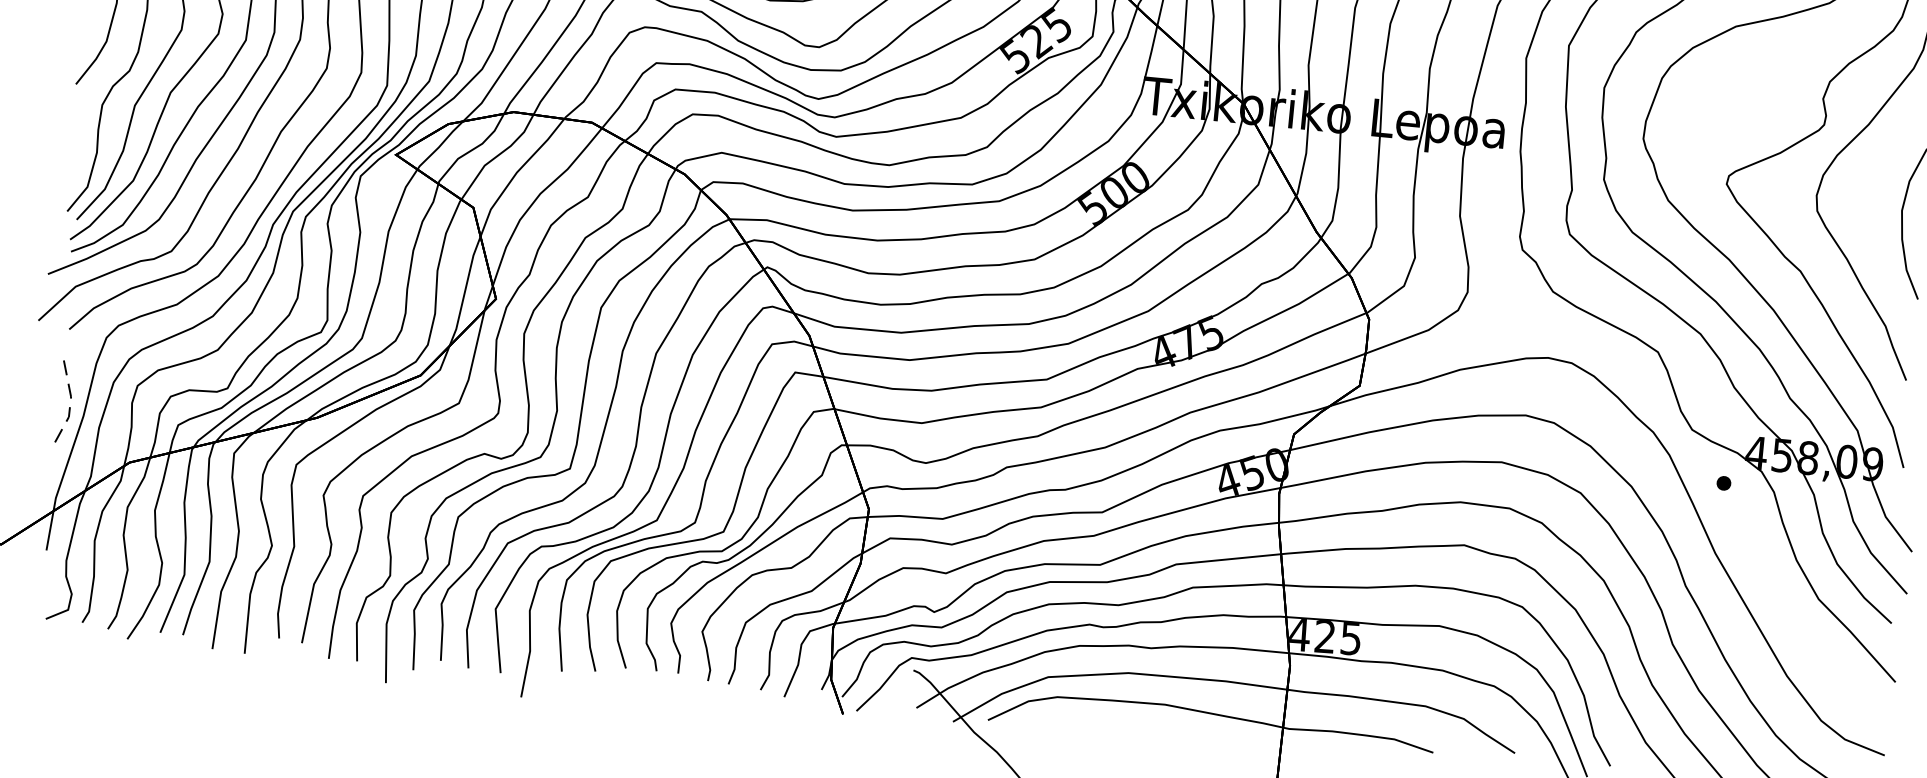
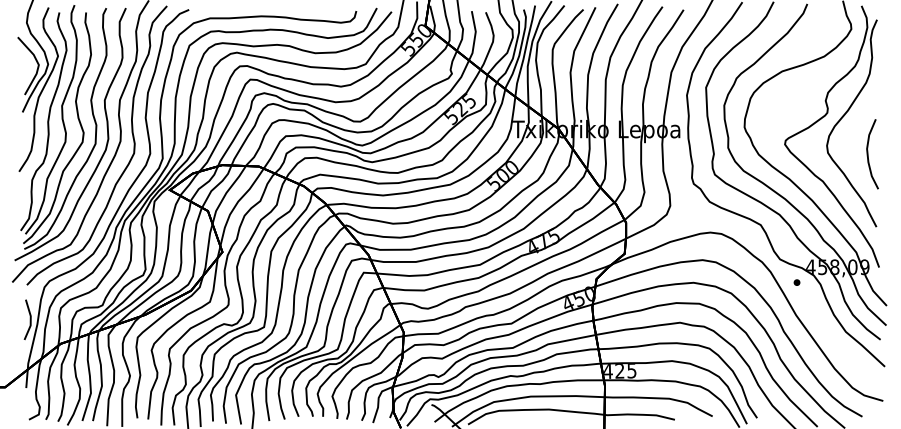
line: (69, 403) -> (30, 319), dashed -> solid

